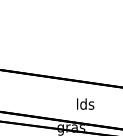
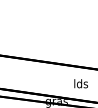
text: (84, 103) -> (80, 83), moved

